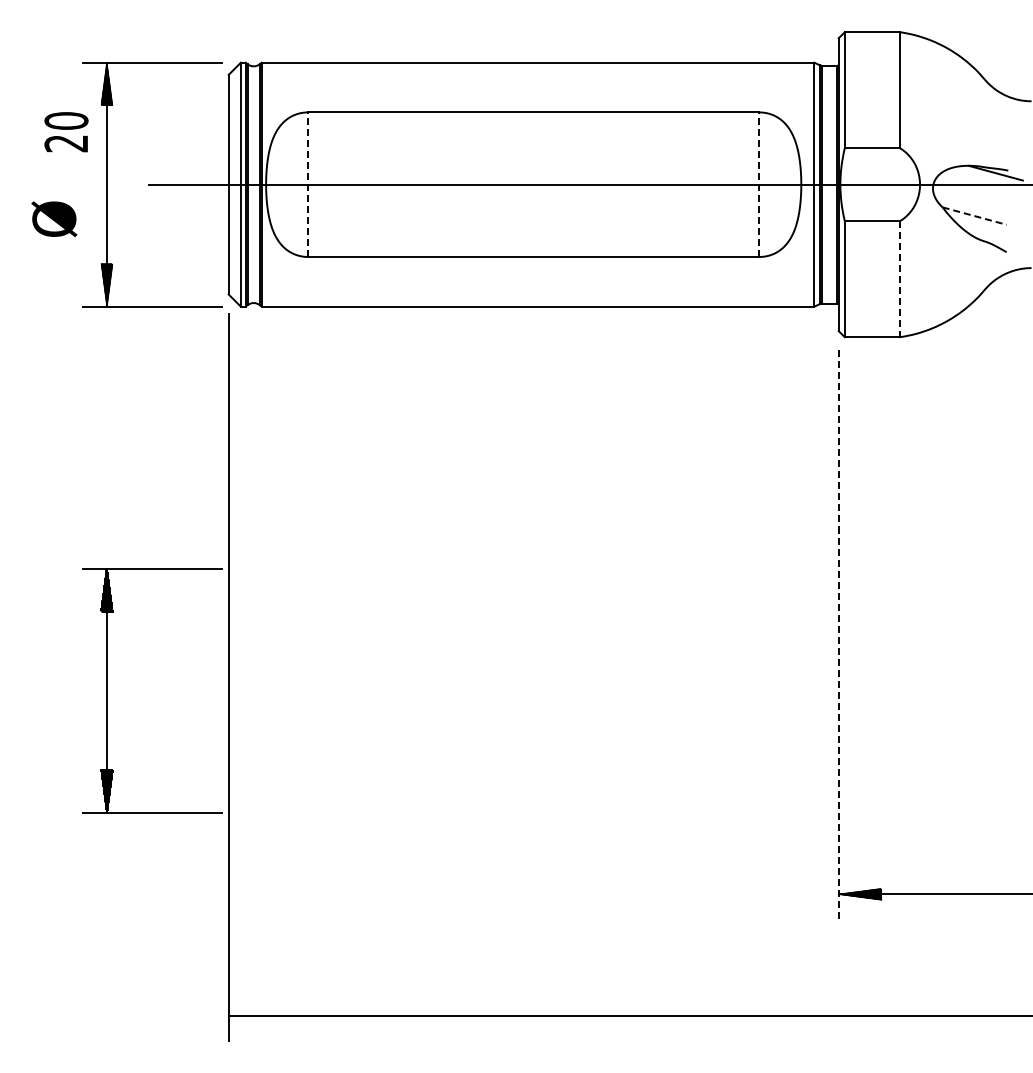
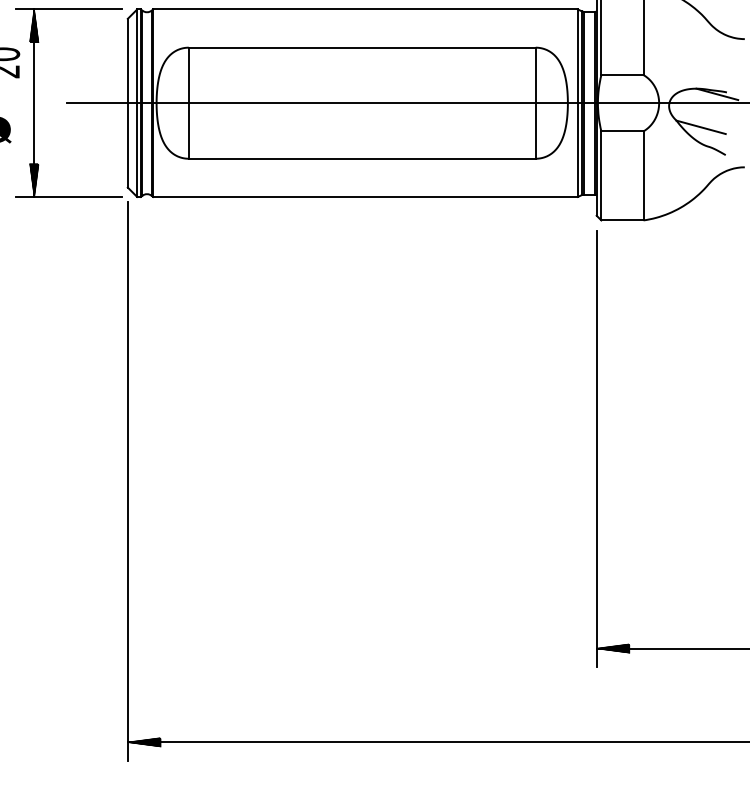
line: (307, 184) -> (188, 103), dashed -> solid
line: (759, 184) -> (535, 103), dashed -> solid
line: (975, 216) -> (701, 127), dashed -> solid
line: (899, 279) -> (643, 176), dashed -> solid
line: (838, 635) -> (596, 449), dashed -> solid
part: (107, 690) -> (34, 491), removed
hatch: (249, 1016) -> (143, 742), added

